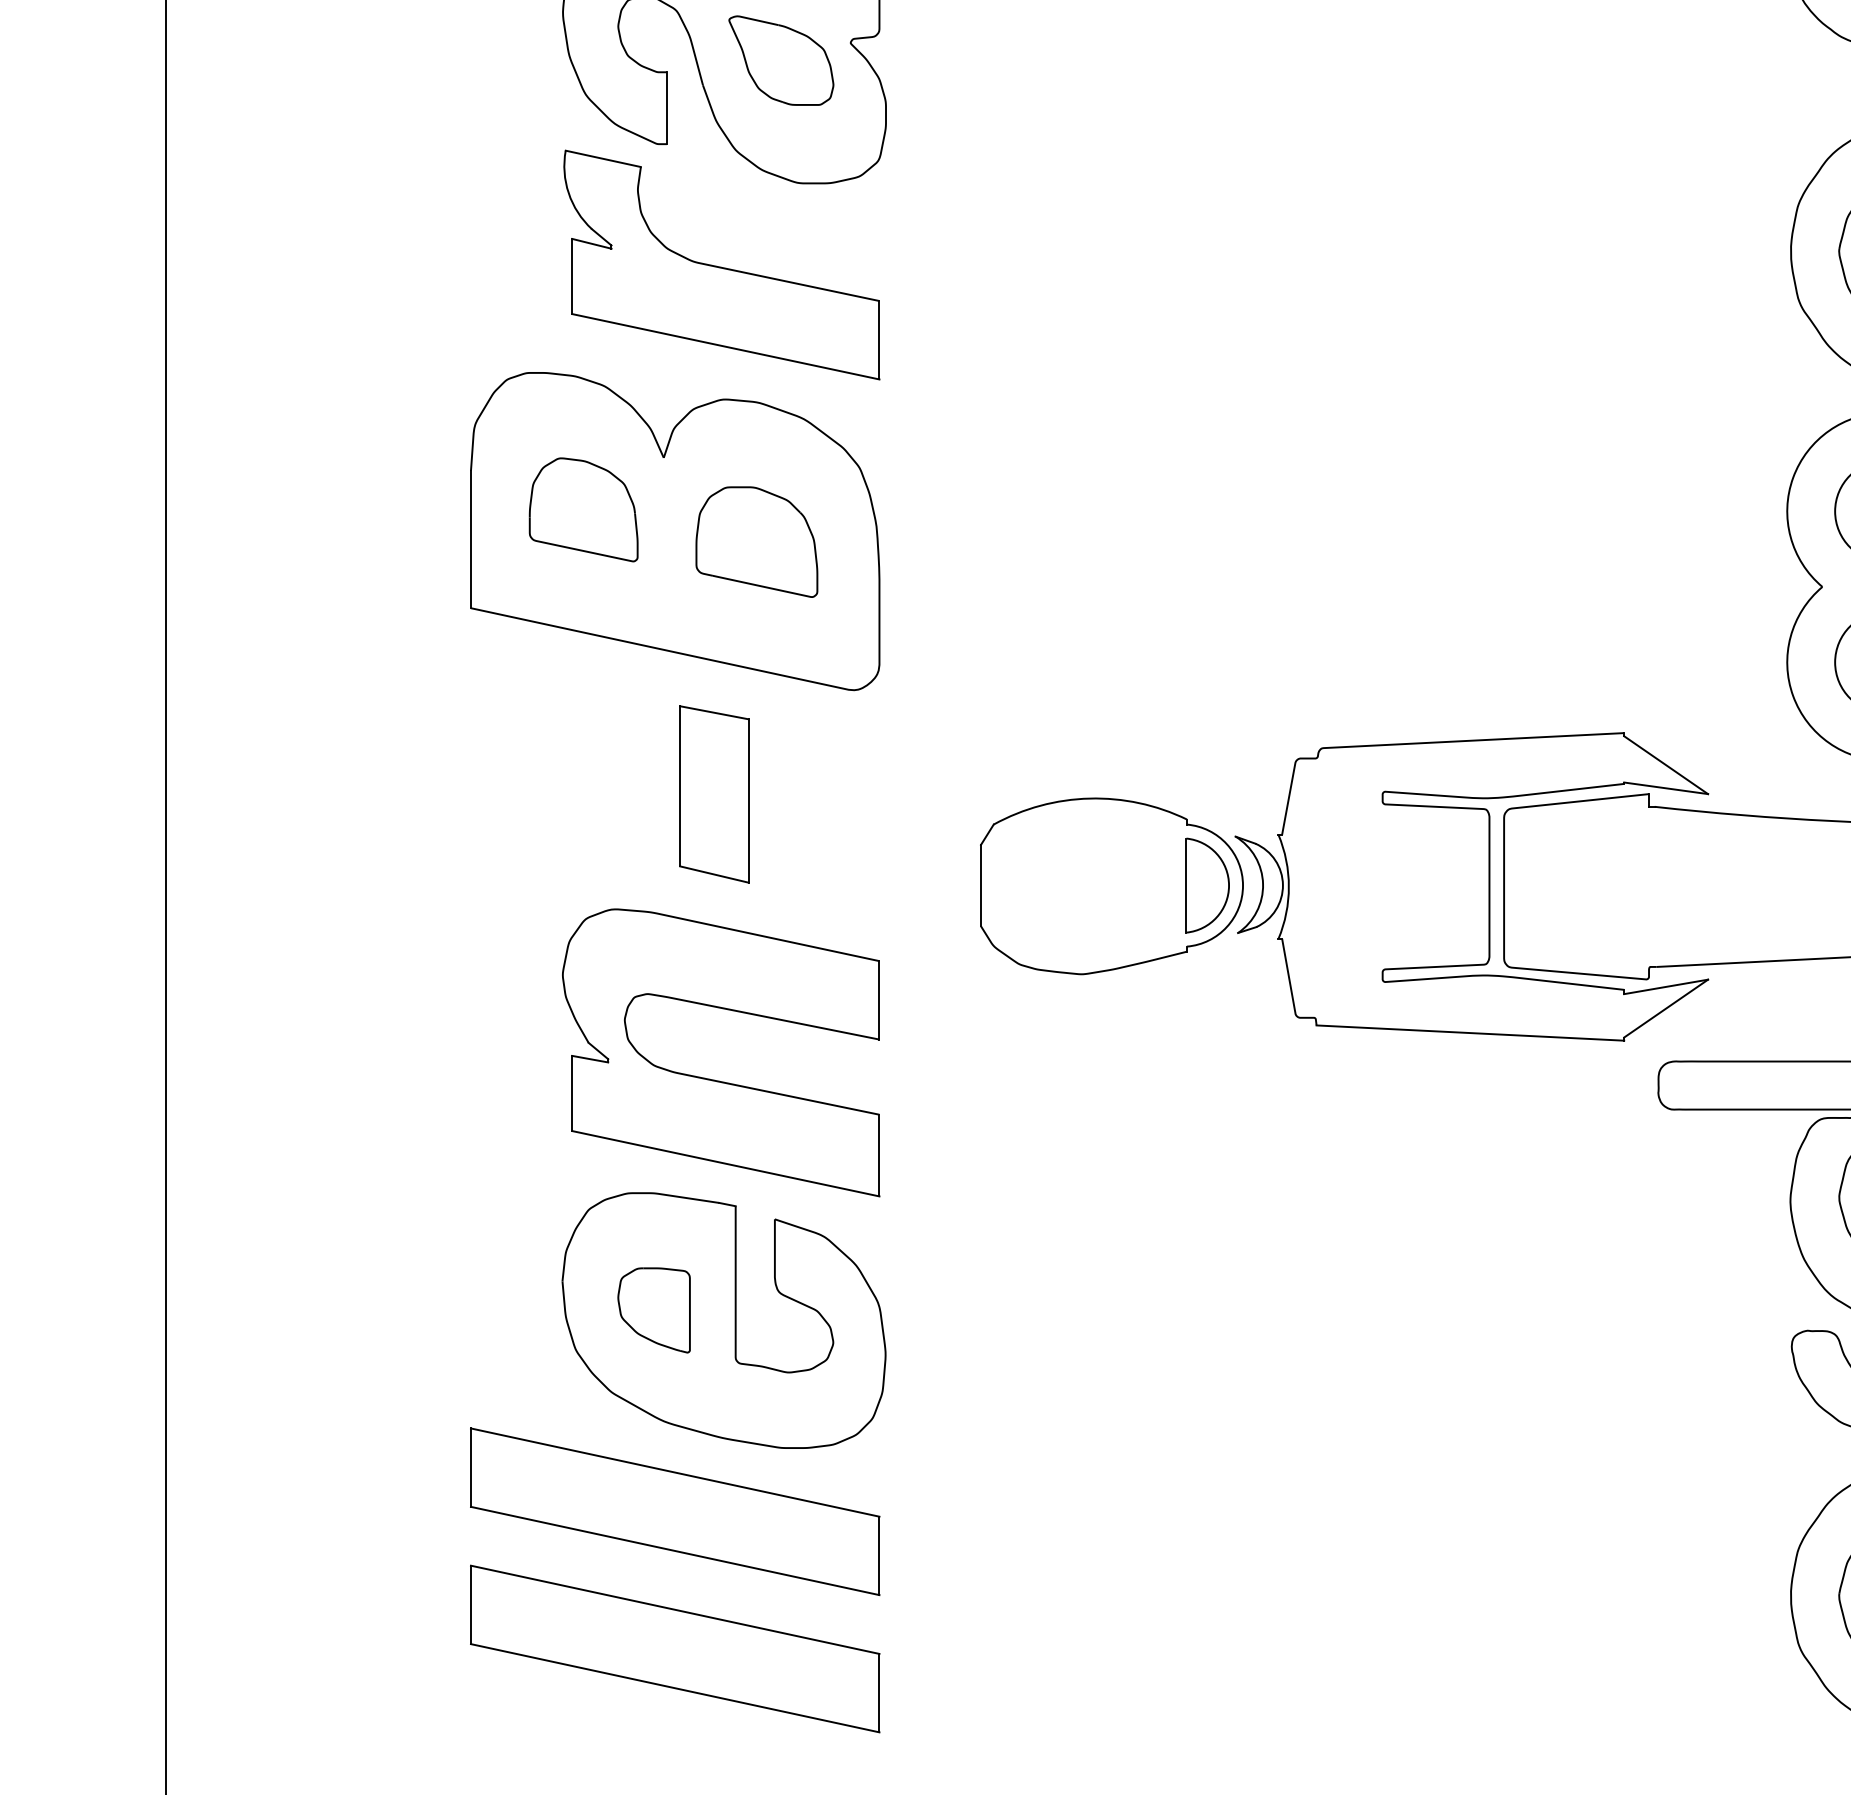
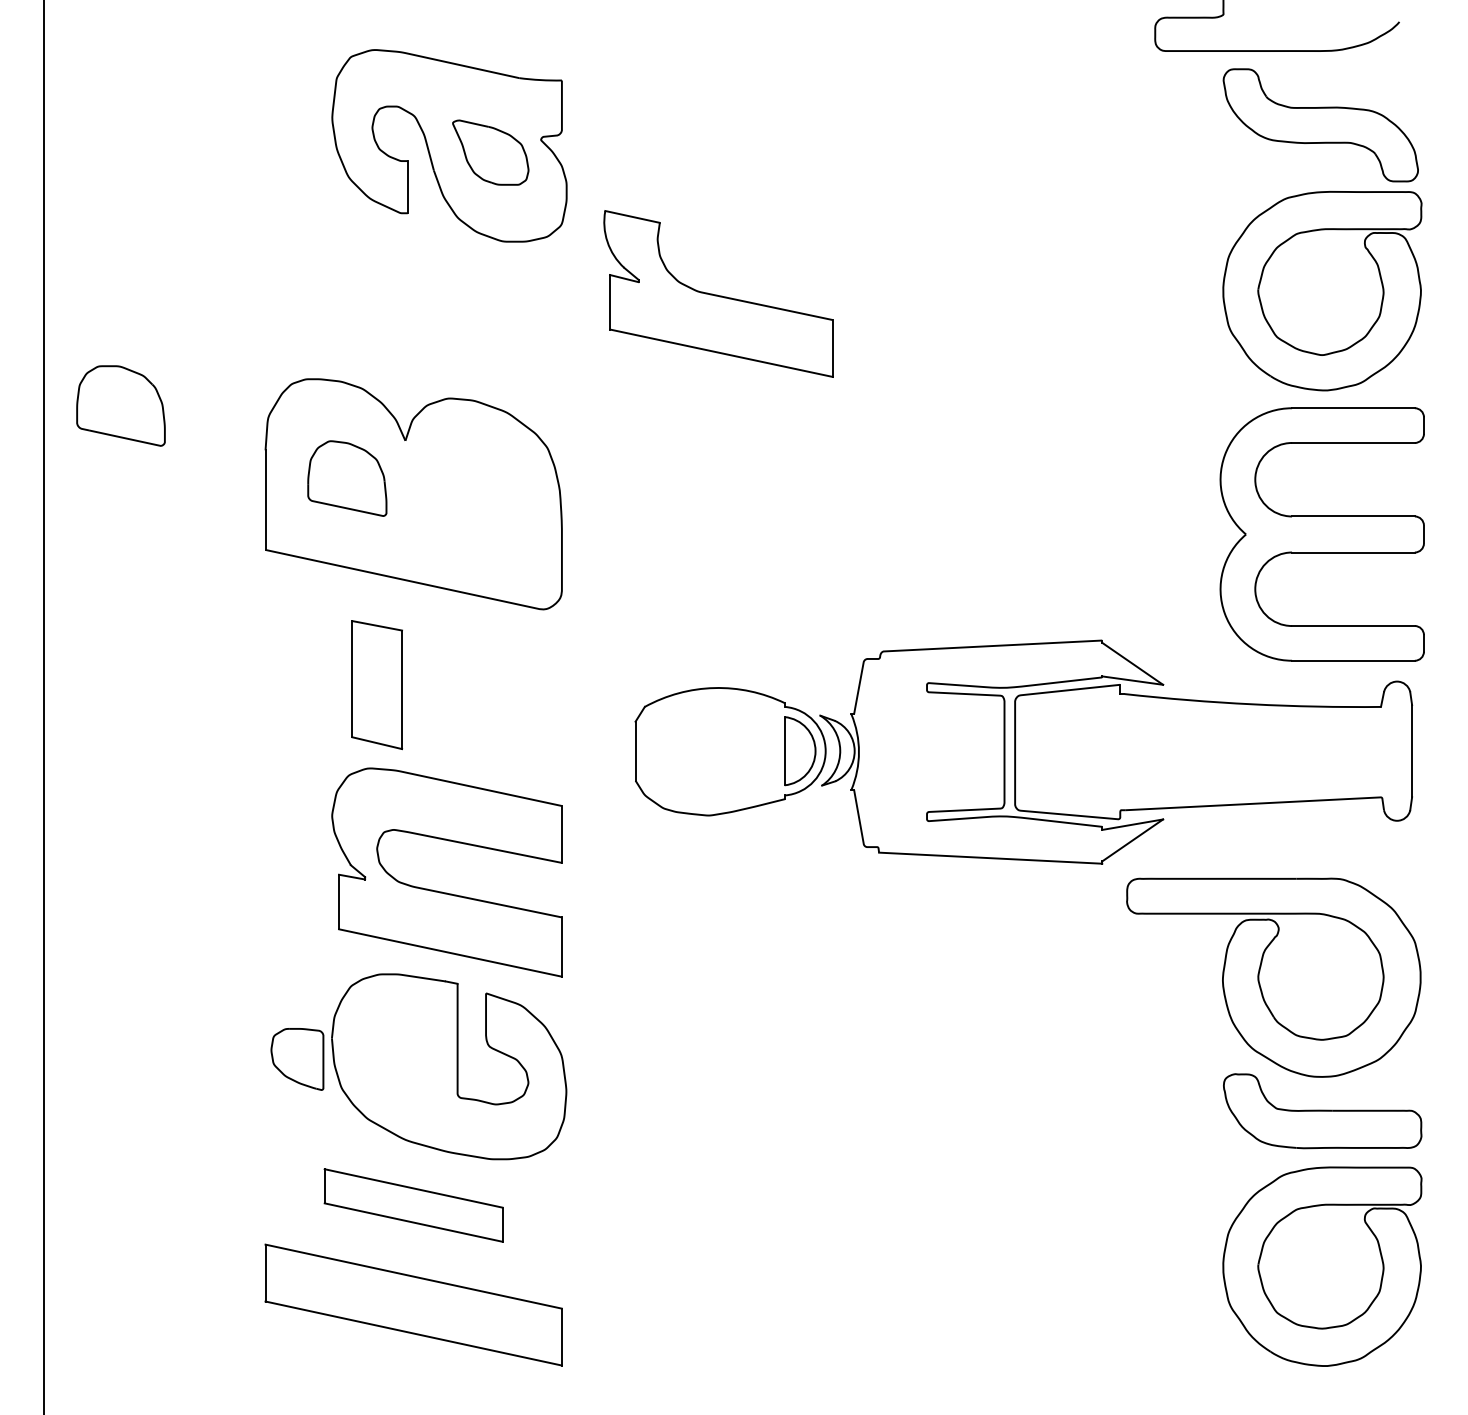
part: (721, 264) -> (718, 293), moved
part: (756, 541) -> (120, 405), moved
part: (714, 795) -> (377, 685), moved
part: (654, 1310) -> (297, 1059), moved
part: (674, 1511) -> (413, 1205), size x0.6

